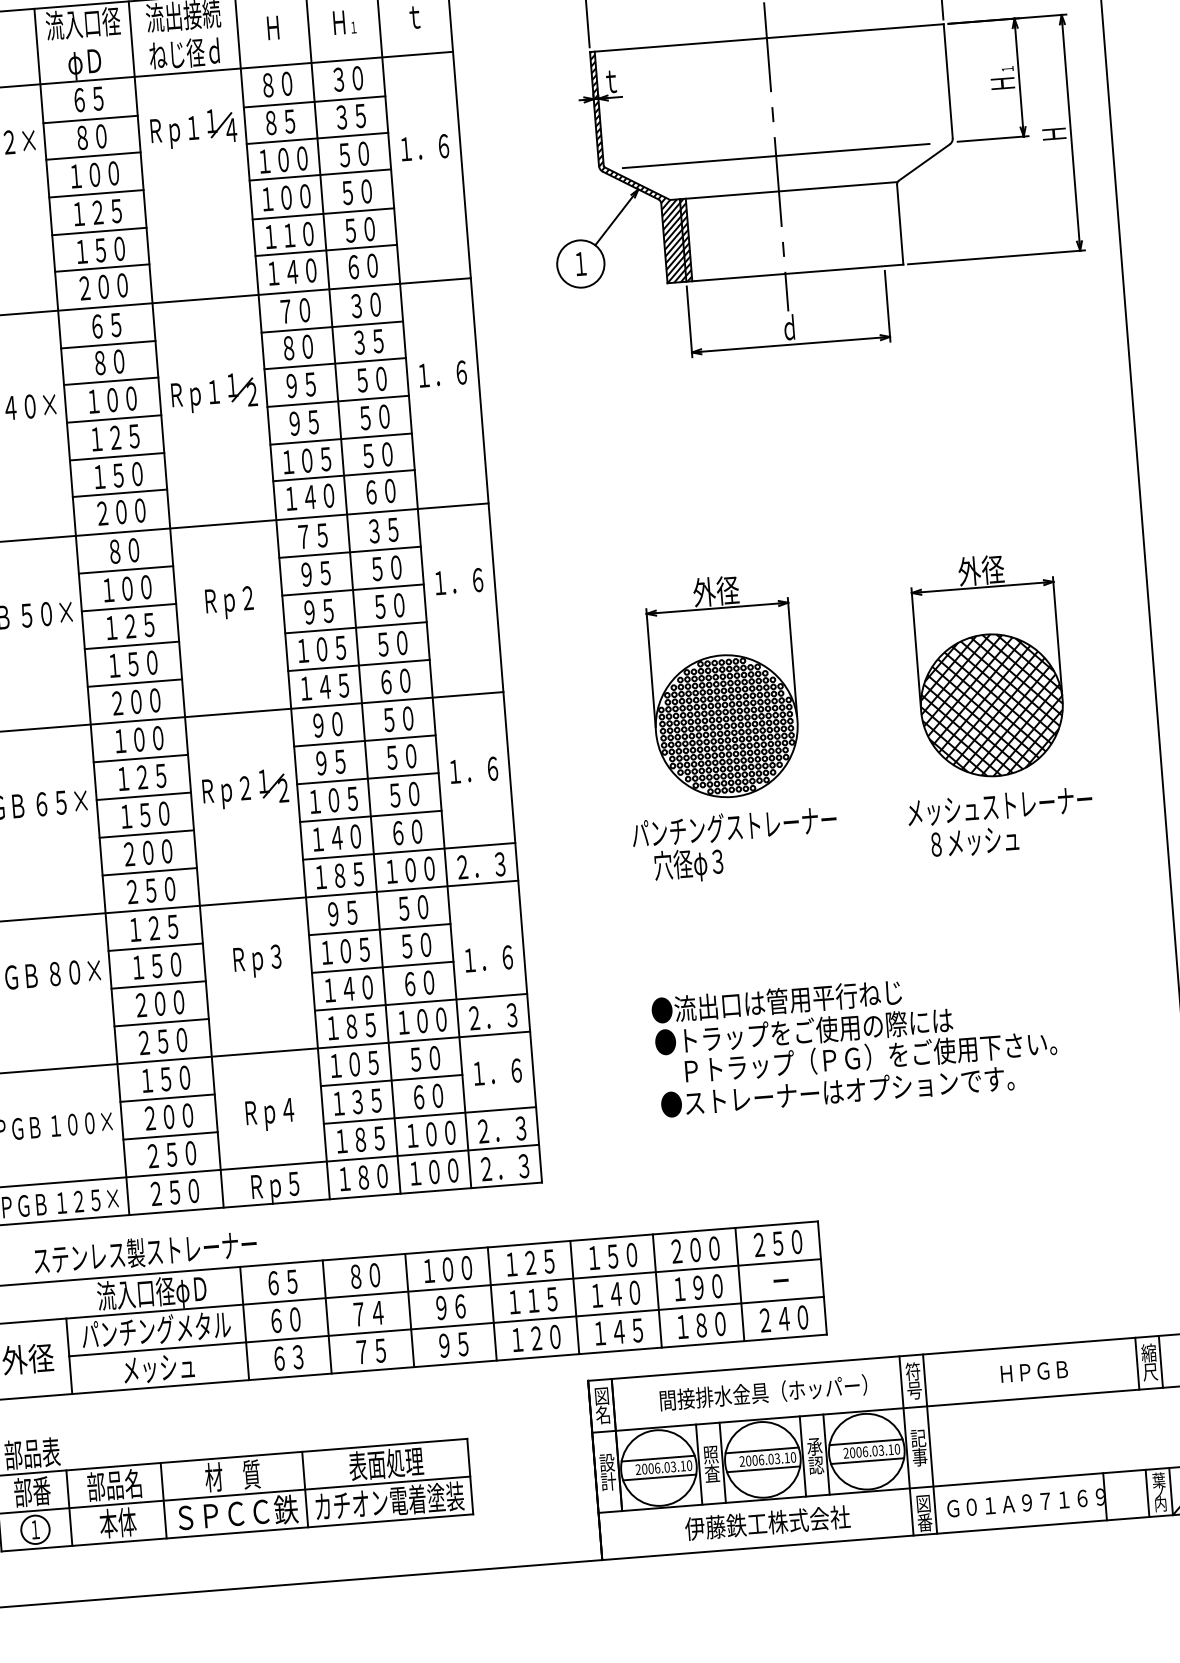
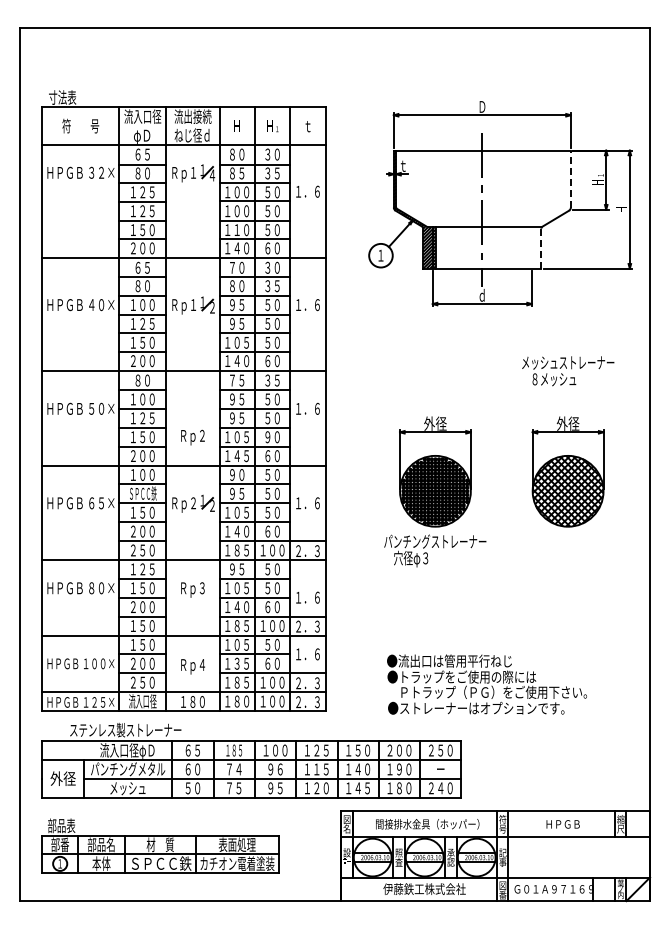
line: (947, 79) -> (570, 178), solid -> dashed
line: (776, 155) -> (482, 209), removed
text: (104, 174) -> (147, 192), １００ -> １２５
line: (900, 224) -> (541, 248), solid -> dashed
text: (228, 602) -> (192, 437), moved
text: (382, 643) -> (267, 436), ５０ -> ９０
text: (143, 776) -> (143, 493), １２５ -> ＳＰＣＣ鉄
text: (1001, 823) -> (568, 371), moved
text: (144, 1041) -> (133, 625), ２５０ -> １５０
text: (854, 1042) -> (486, 684), moved
text: (274, 1186) -> (192, 702), Ｒｐ５ -> １８０
text: (174, 1192) -> (142, 701), ２５０ -> 流入口径
text: (365, 1275) -> (234, 750), ８０ -> １８５
text: (288, 1358) -> (192, 788), ６３ -> ５０

